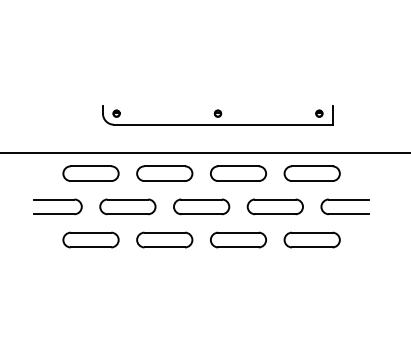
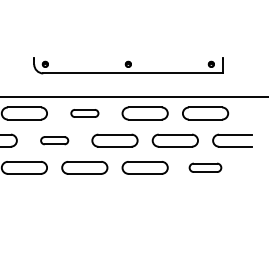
part: (164, 173) -> (84, 113), size x0.6
part: (127, 206) -> (54, 140), size x0.6
part: (311, 239) -> (204, 167), size x0.7

